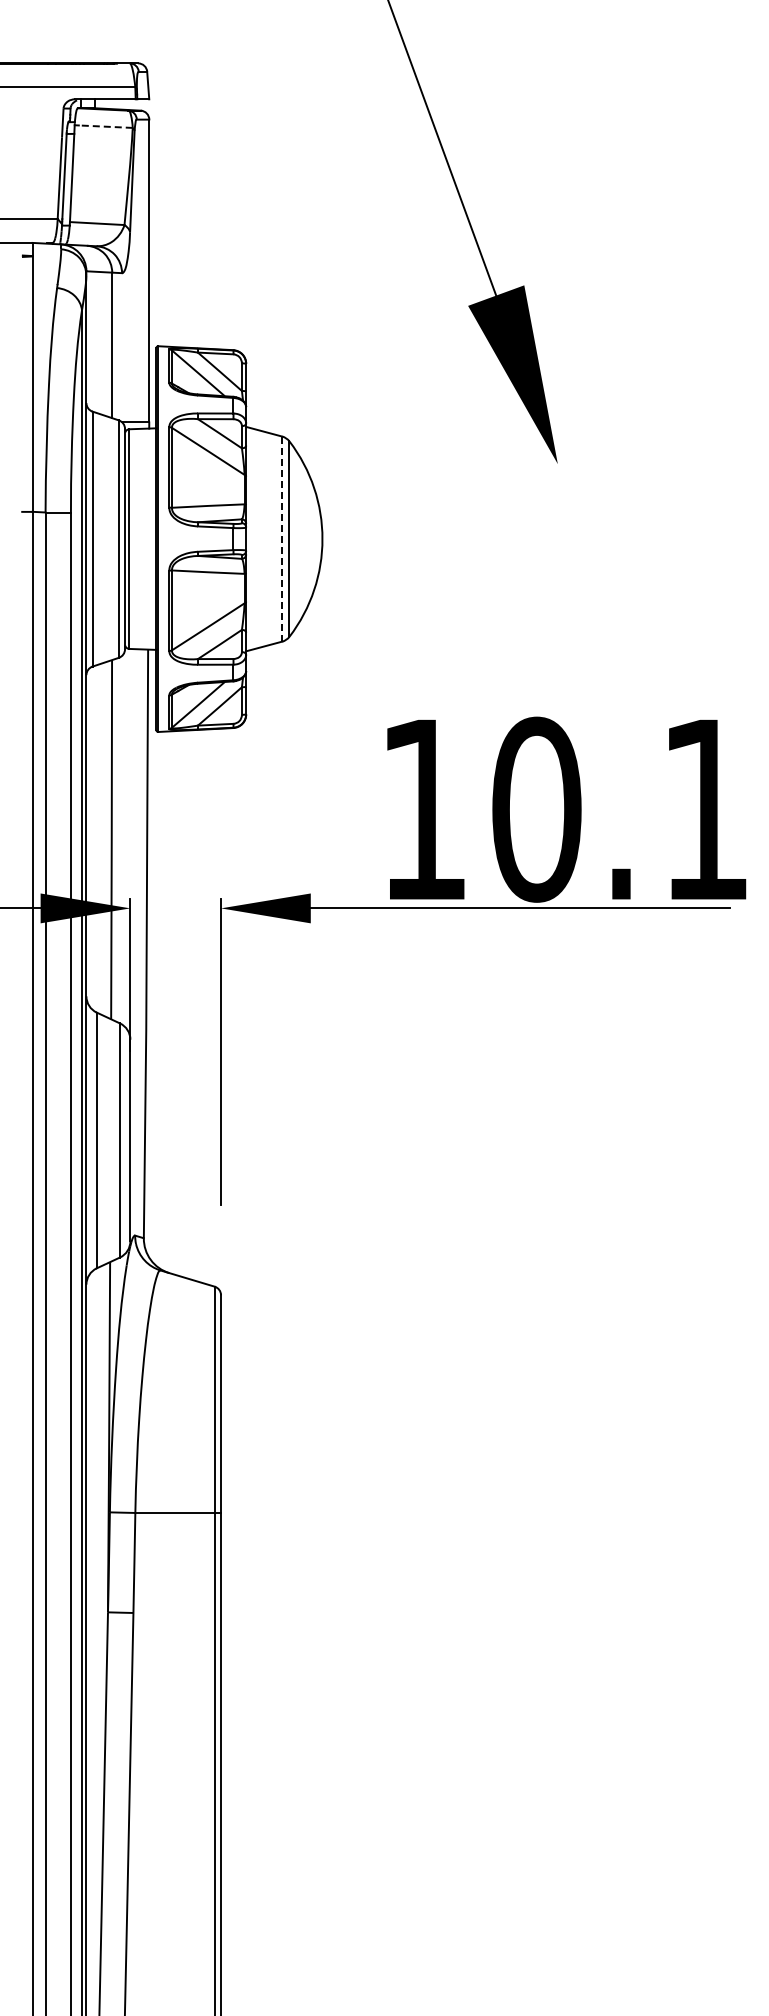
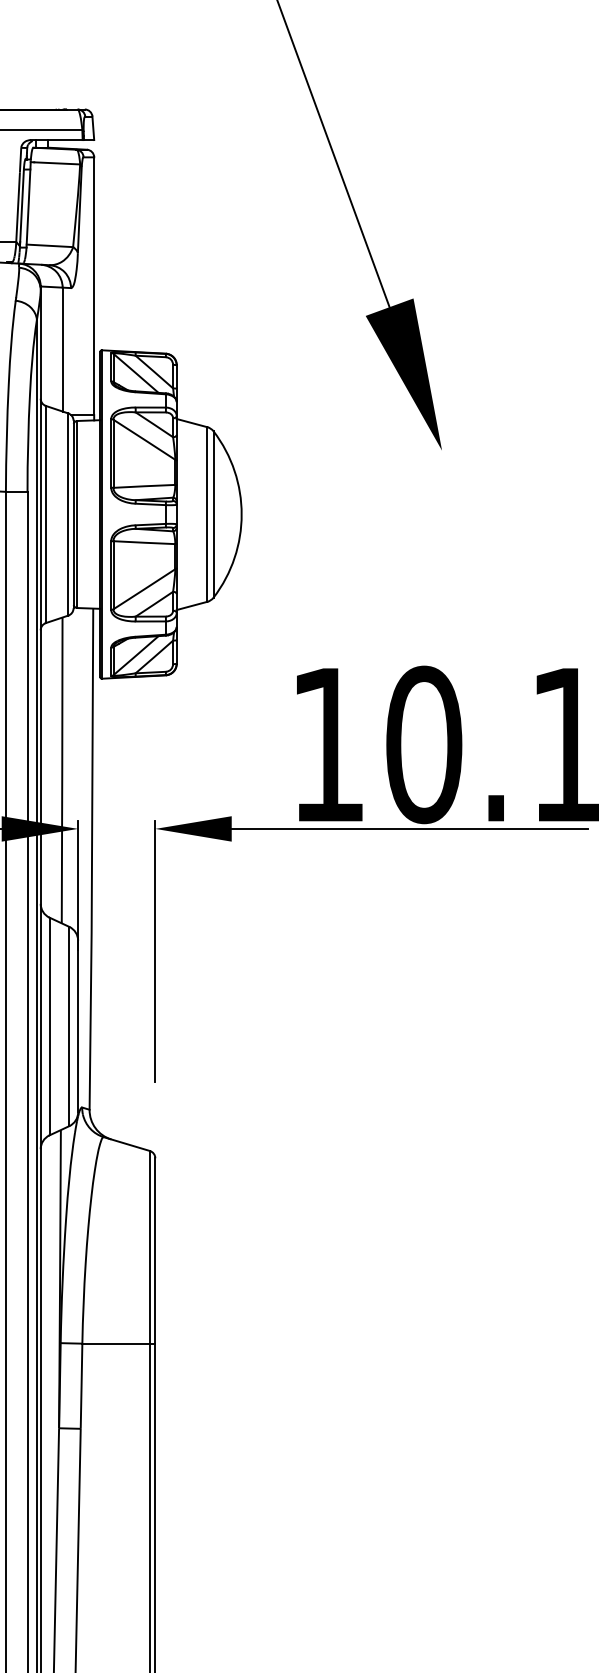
line: (105, 126) -> (56, 163), dashed -> solid
line: (282, 539) -> (207, 514), dashed -> solid

